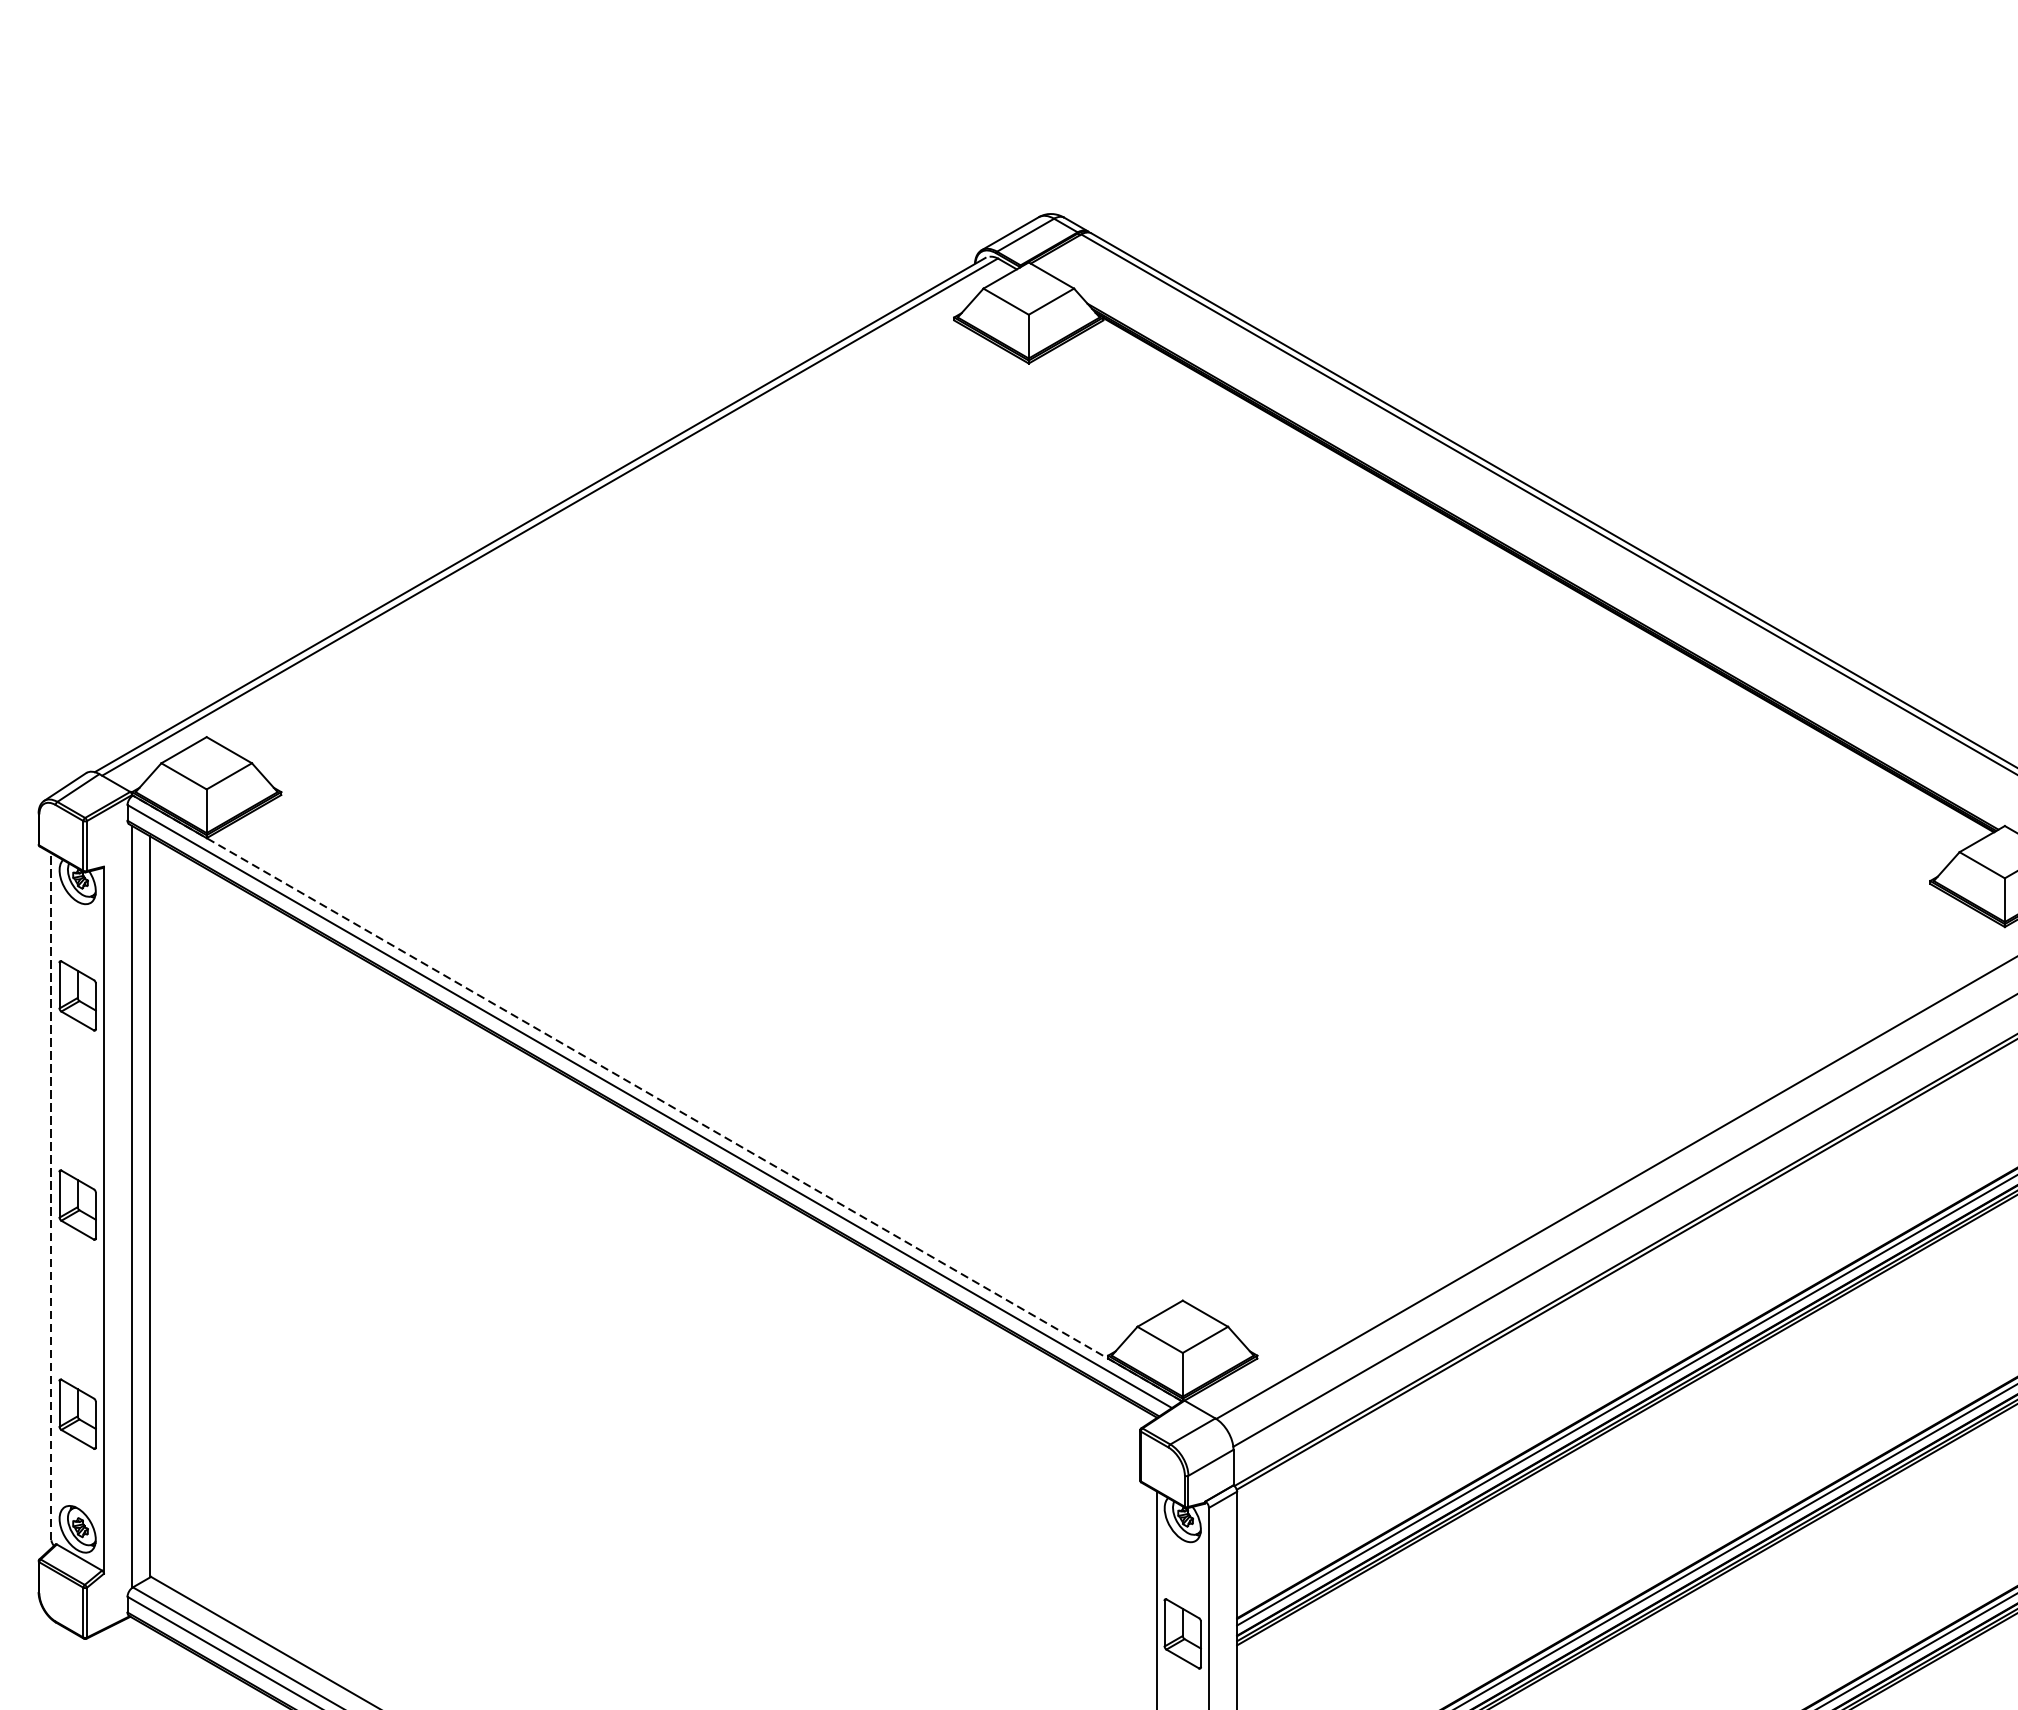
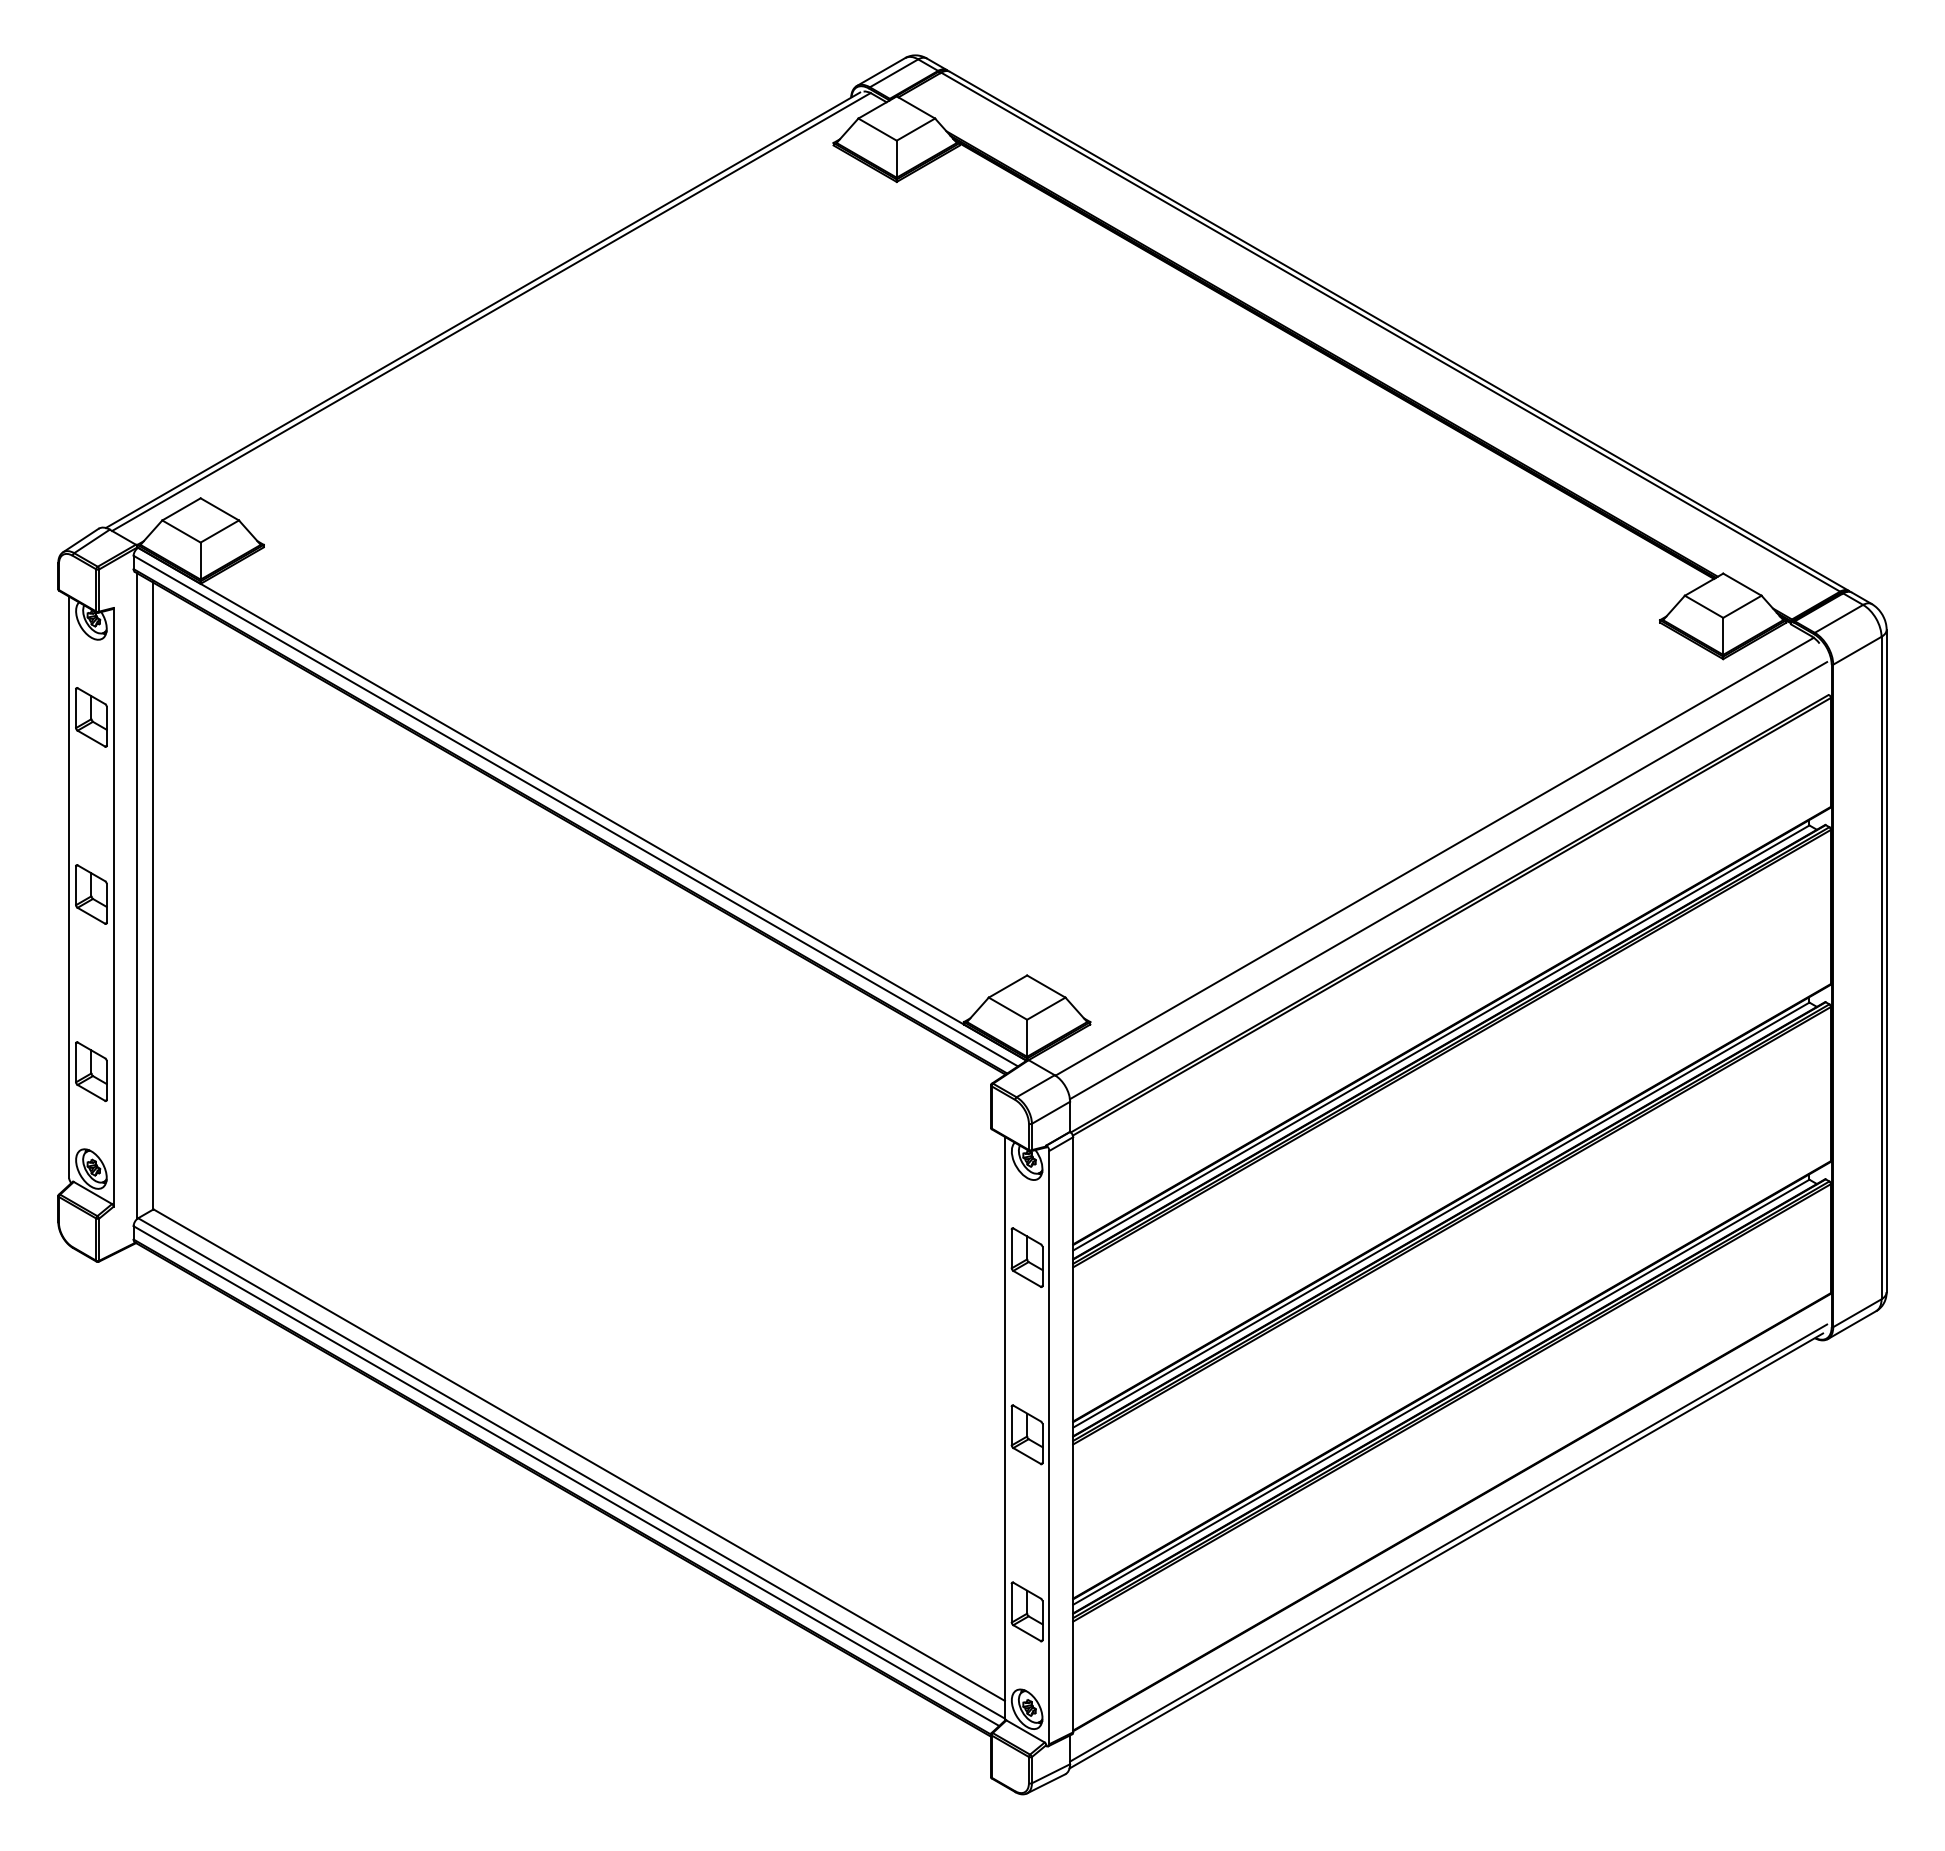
line: (657, 1098) -> (582, 804), dashed -> solid
line: (51, 1196) -> (69, 887), dashed -> solid

